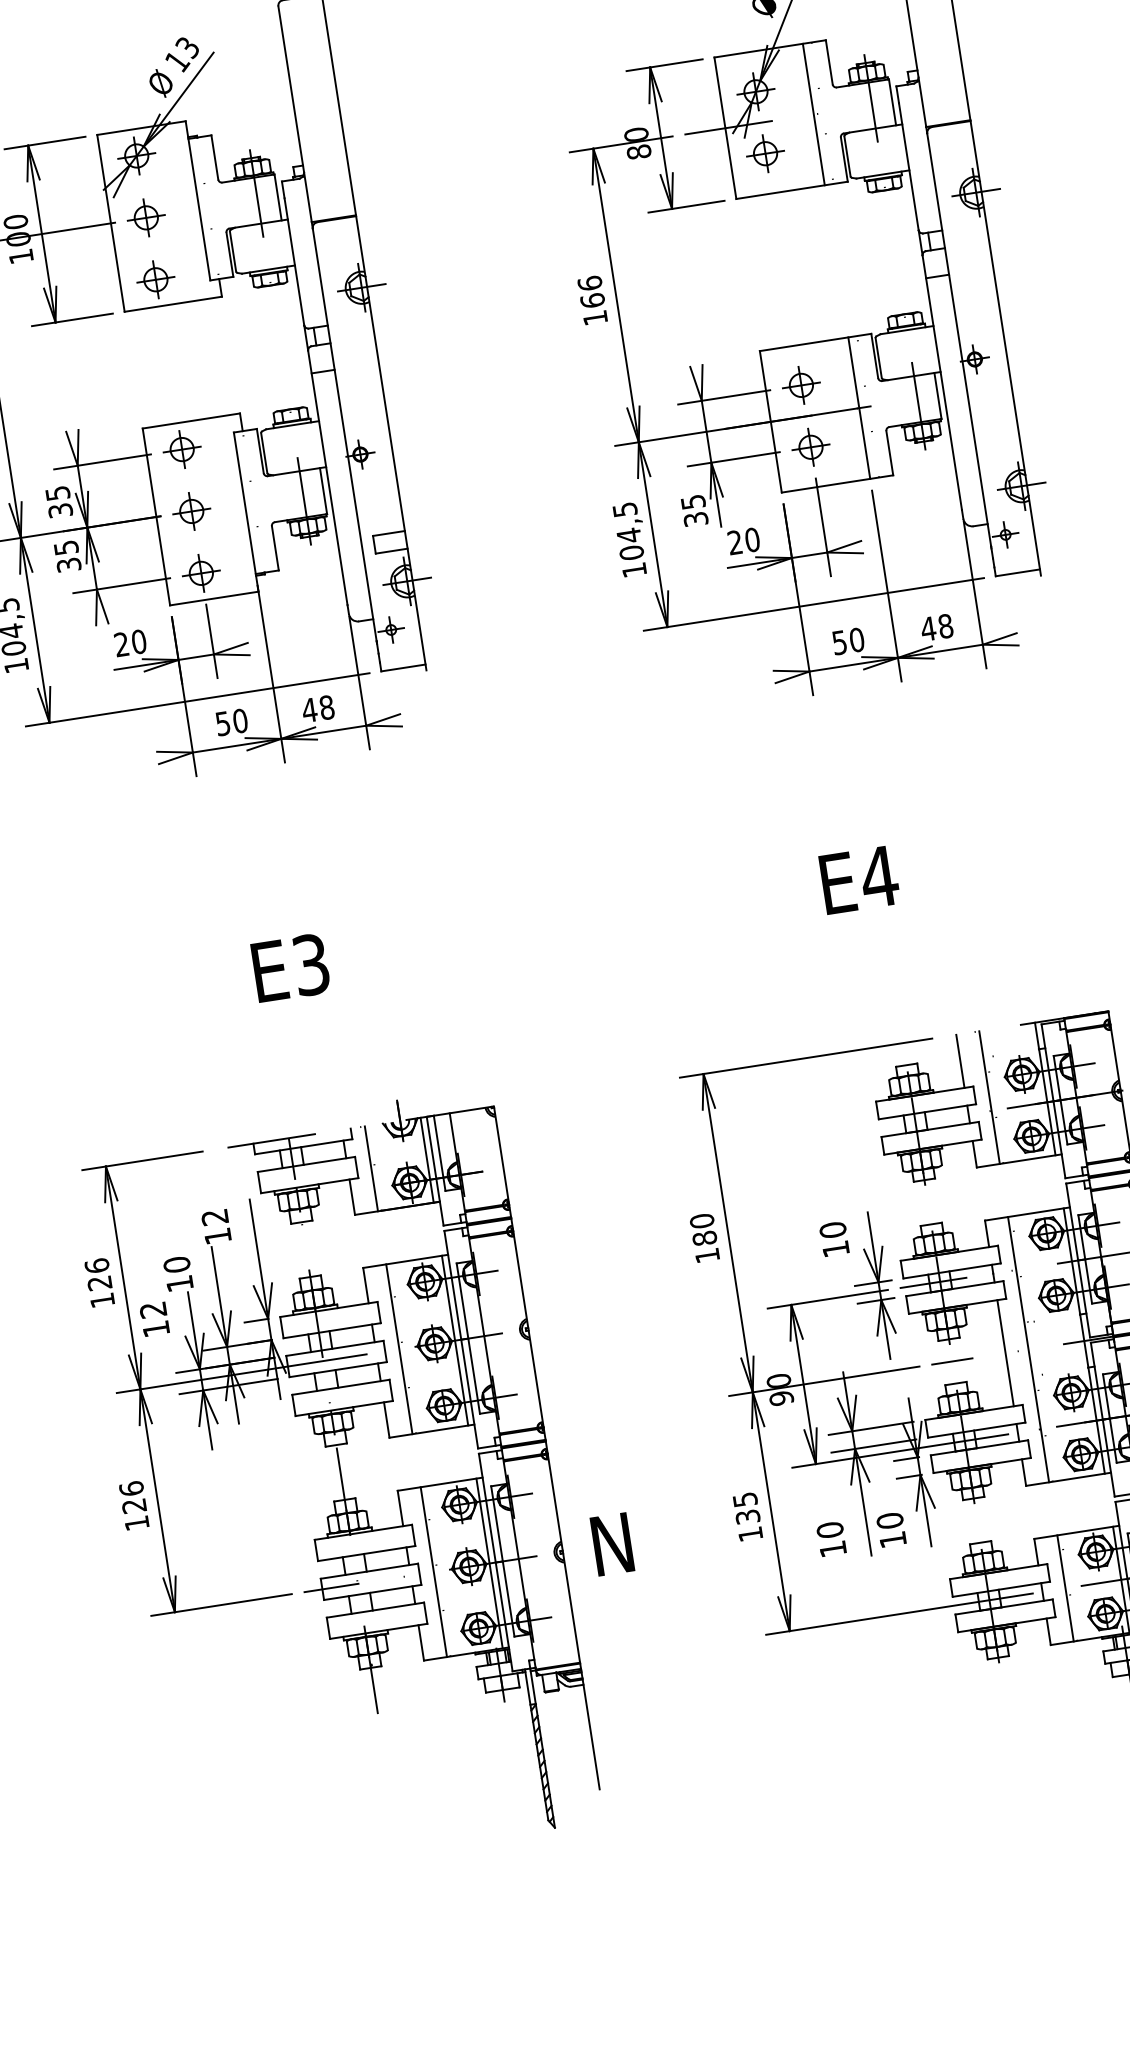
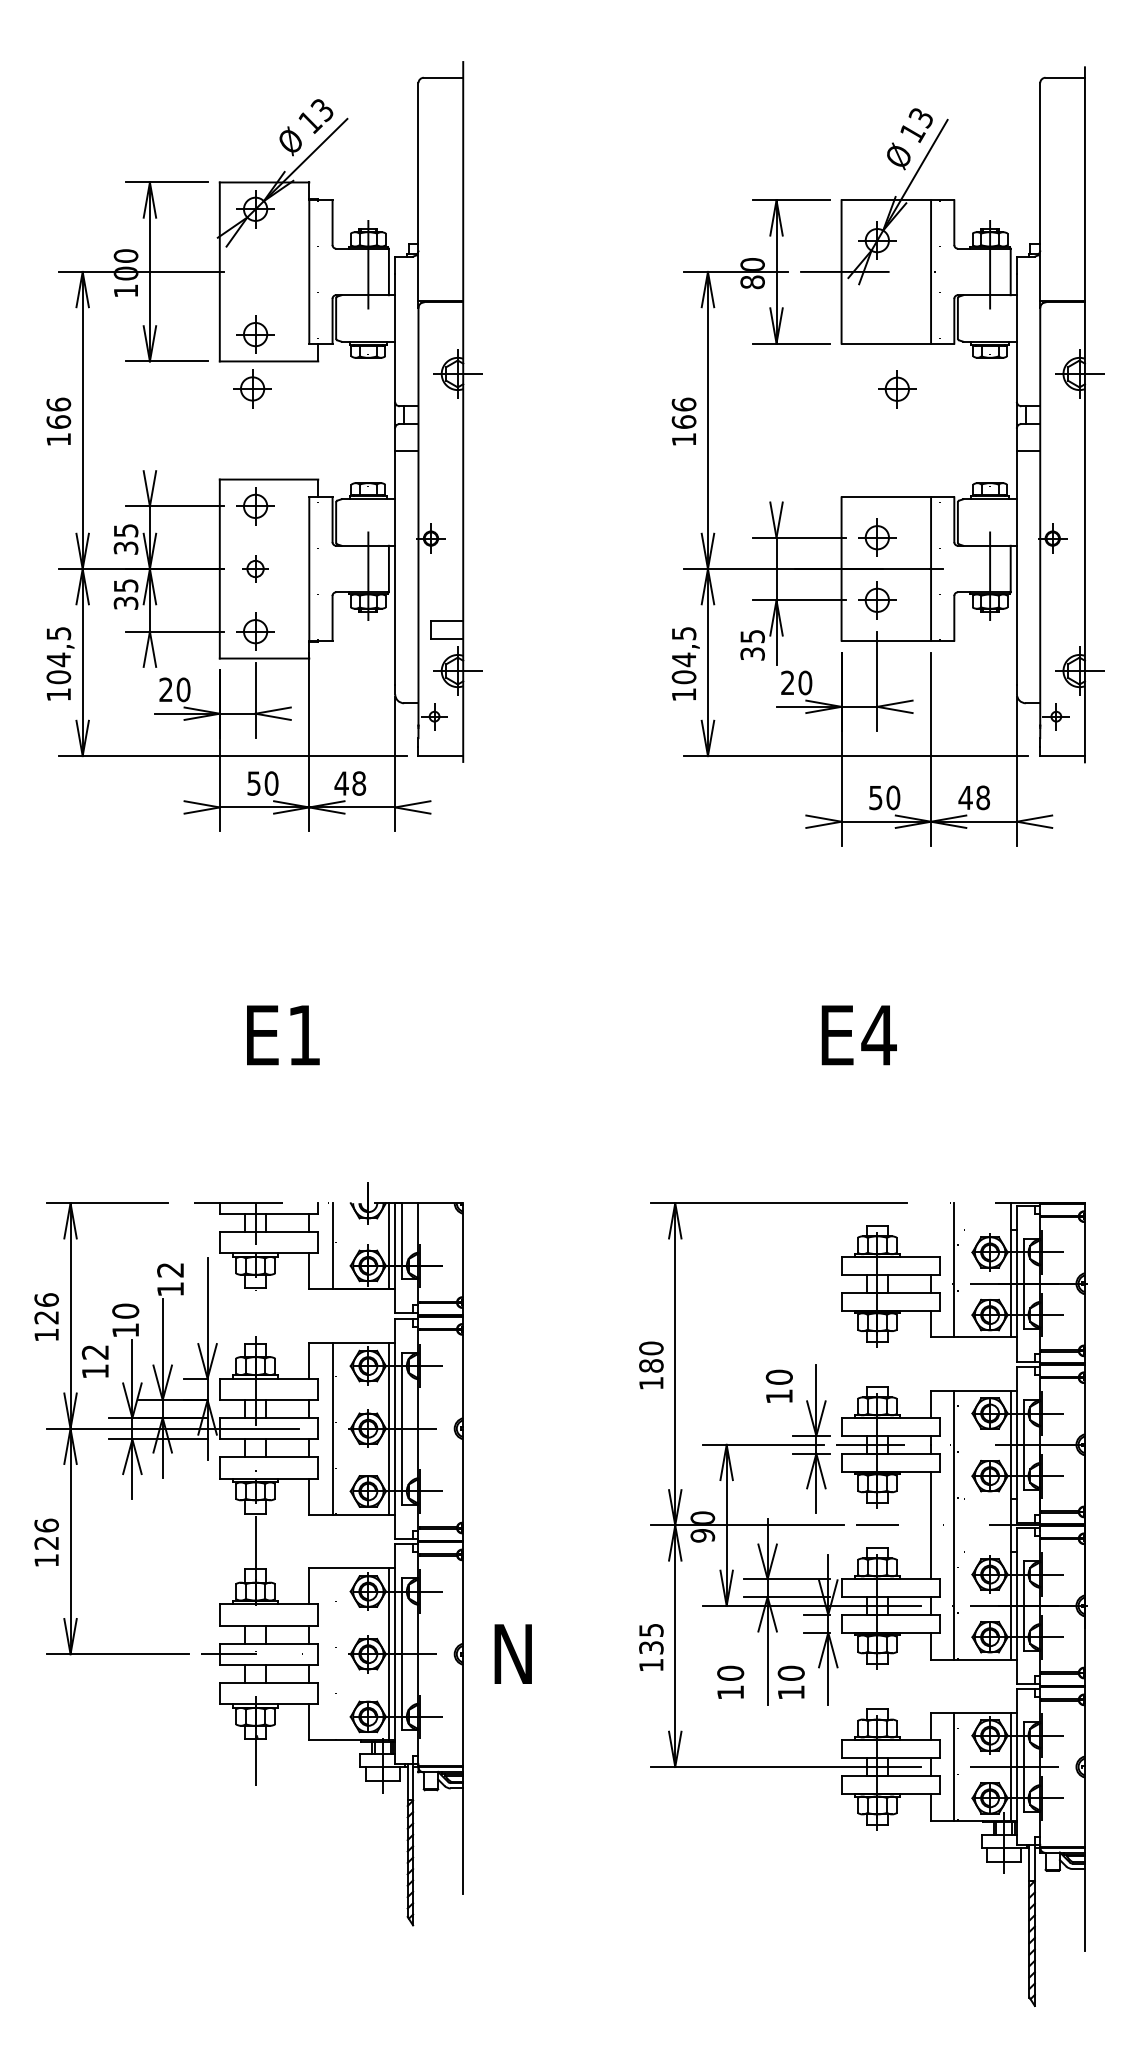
part: (765, 153) -> (897, 389), moved
part: (146, 217) -> (252, 388), moved
part: (191, 510) -> (255, 568), size x0.7
text: (311, 964) -> (304, 1035), E3 -> E1
line: (960, 1060) -> (931, 1229), removed
line: (433, 1572) -> (332, 1654), removed

